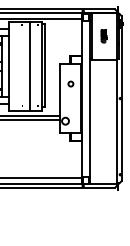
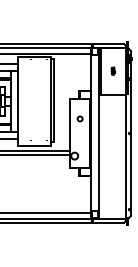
part: (104, 36) -> (113, 71), size x0.6
line: (30, 65) -> (39, 100), removed

